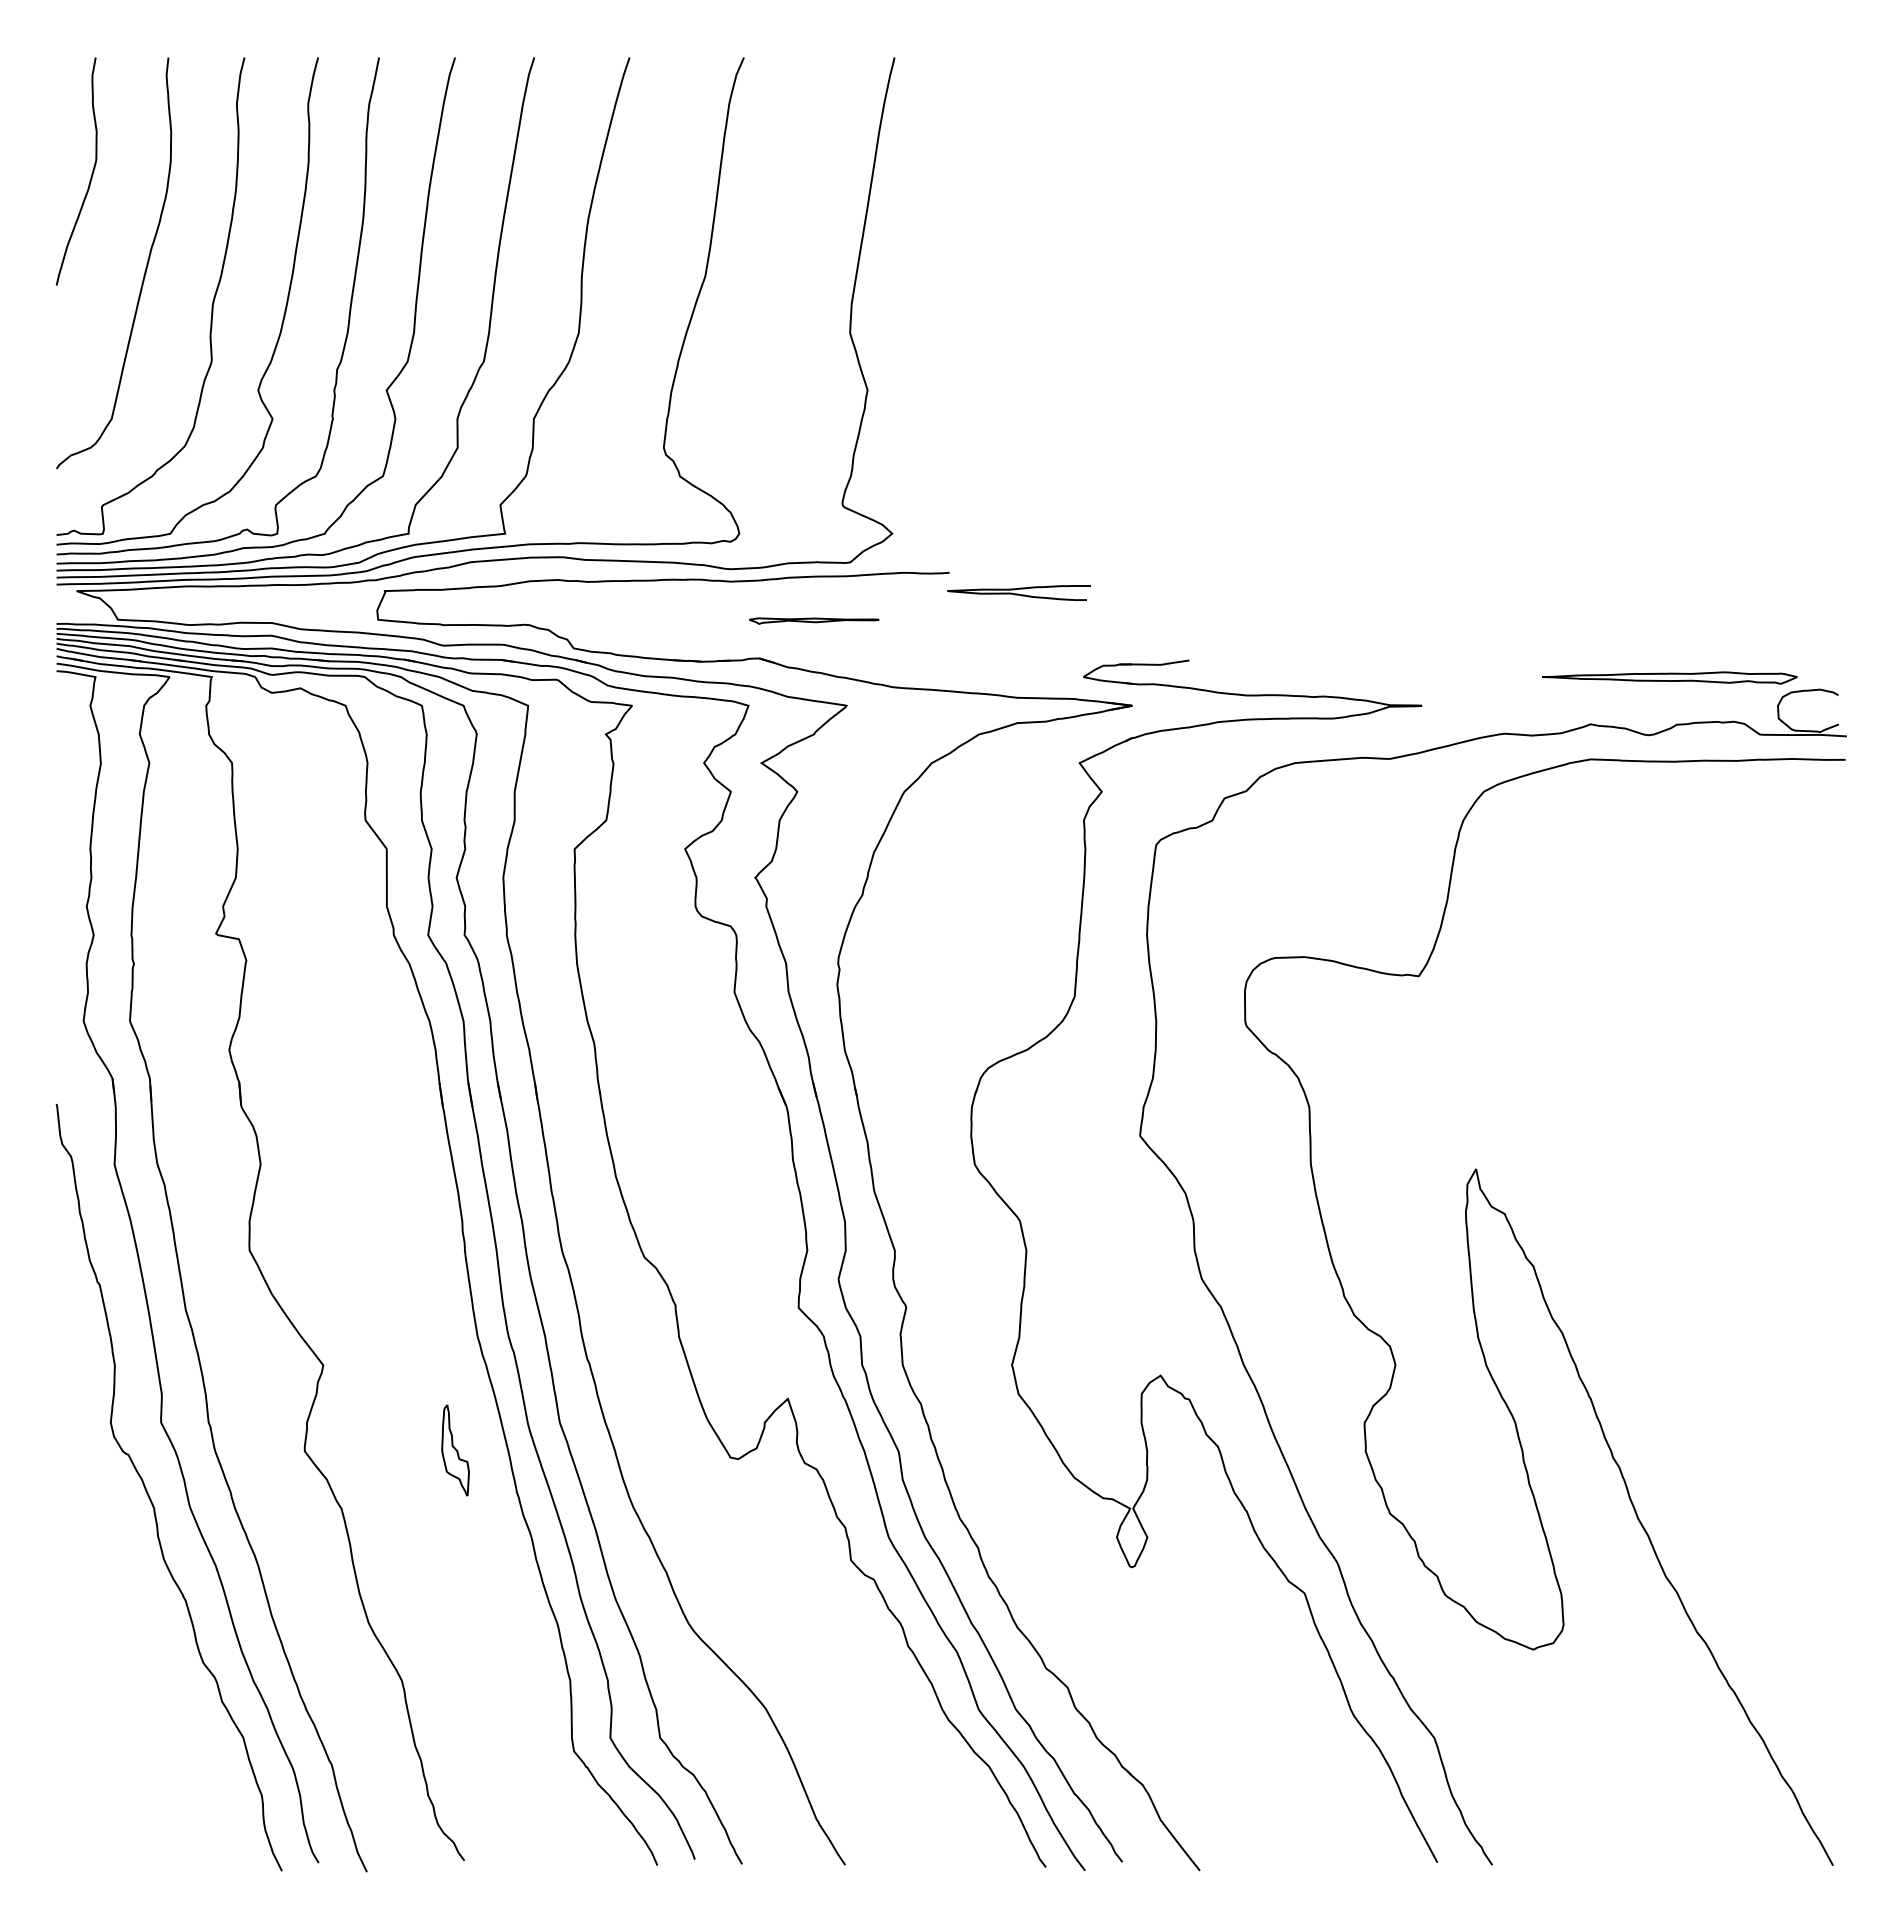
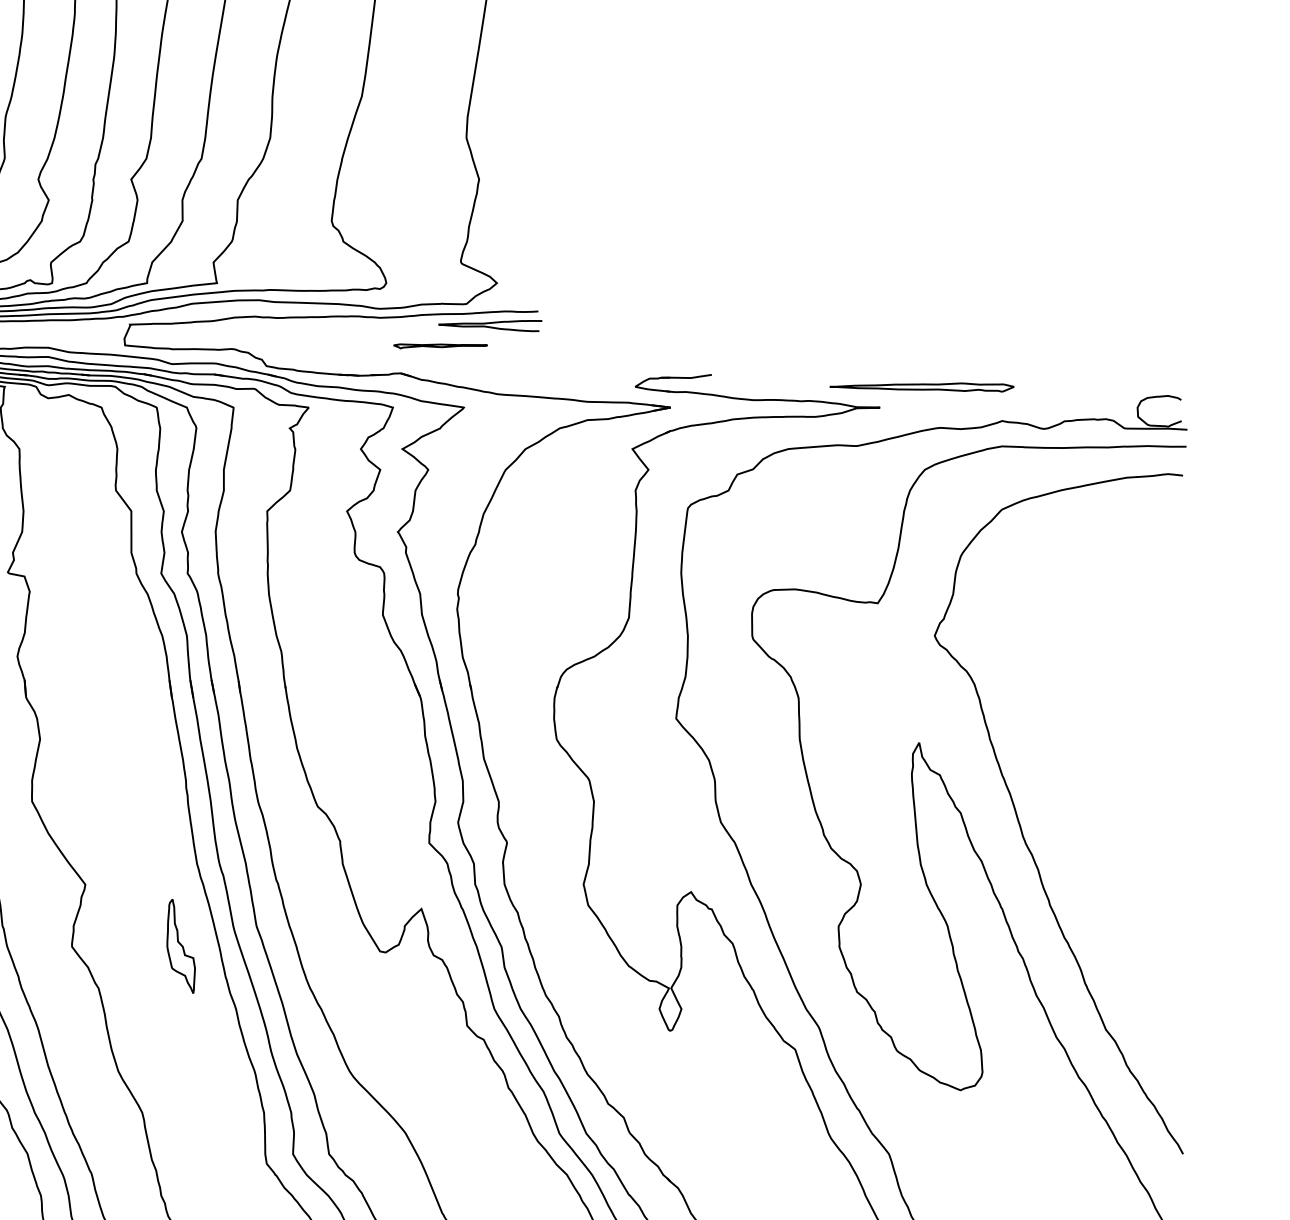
curve: (1018, 593) -> (489, 326), moved
part: (1669, 677) -> (921, 387), moved
curve: (1616, 1283) -> (1020, 825), added
part: (455, 1450) -> (181, 946), size x1.43

